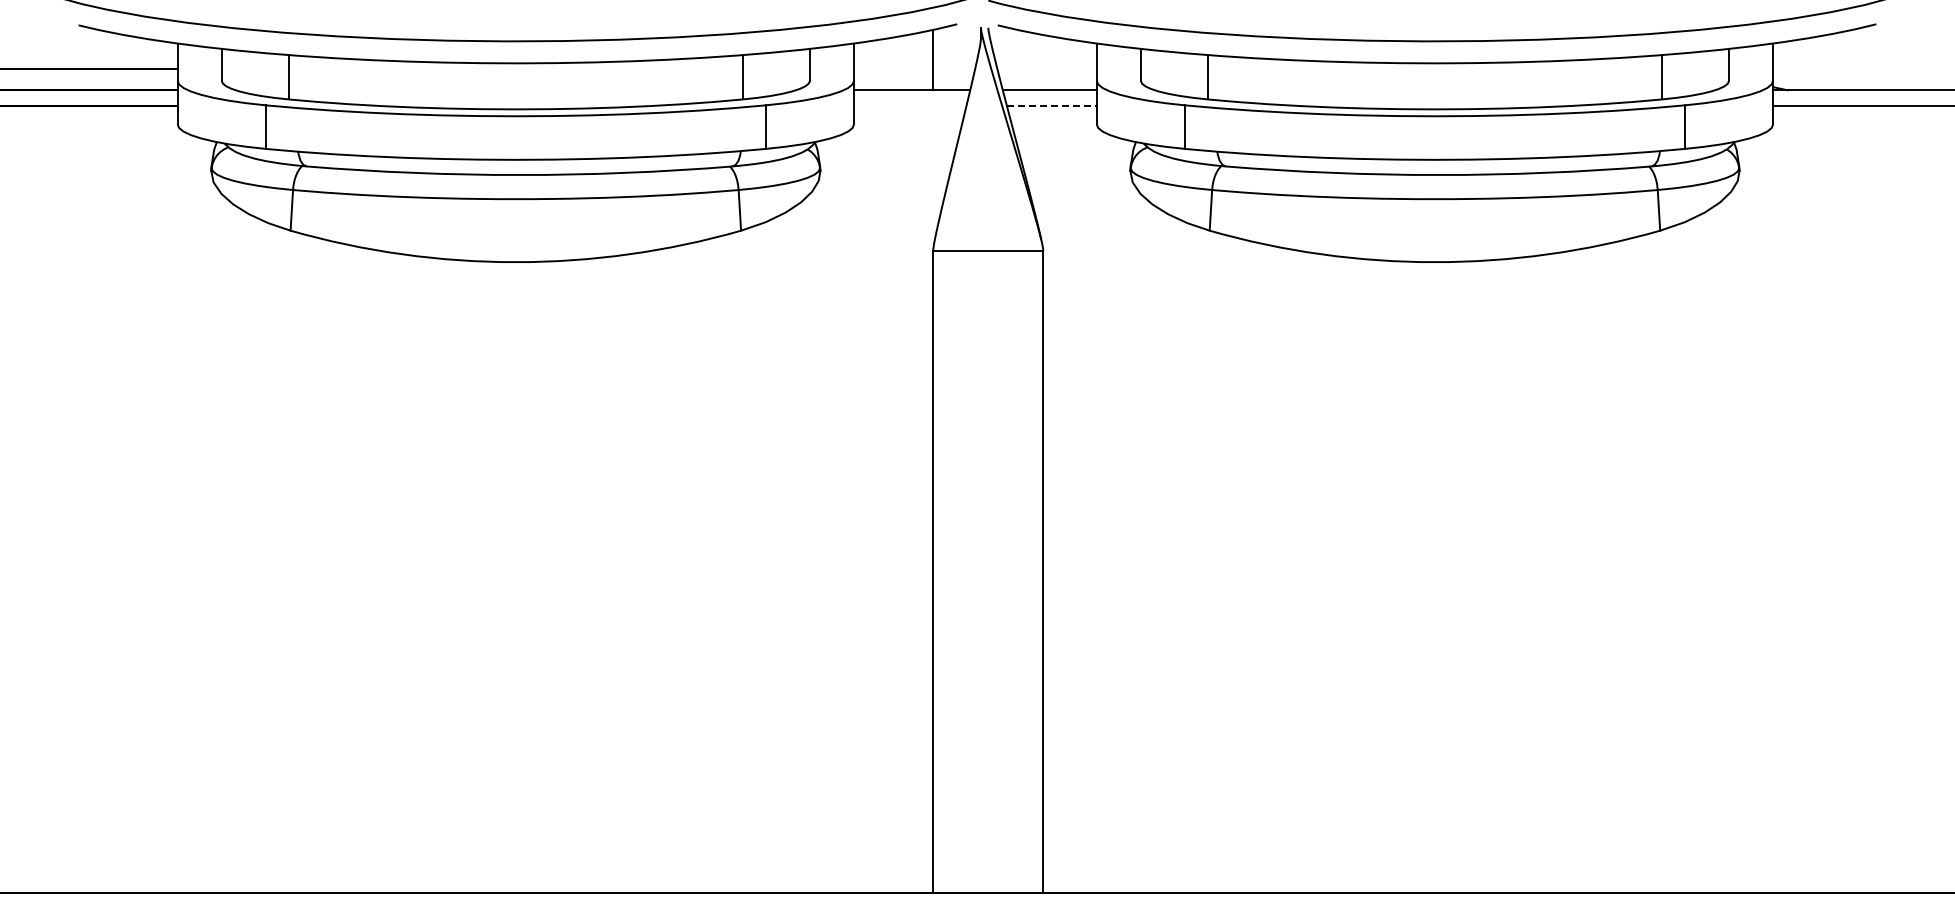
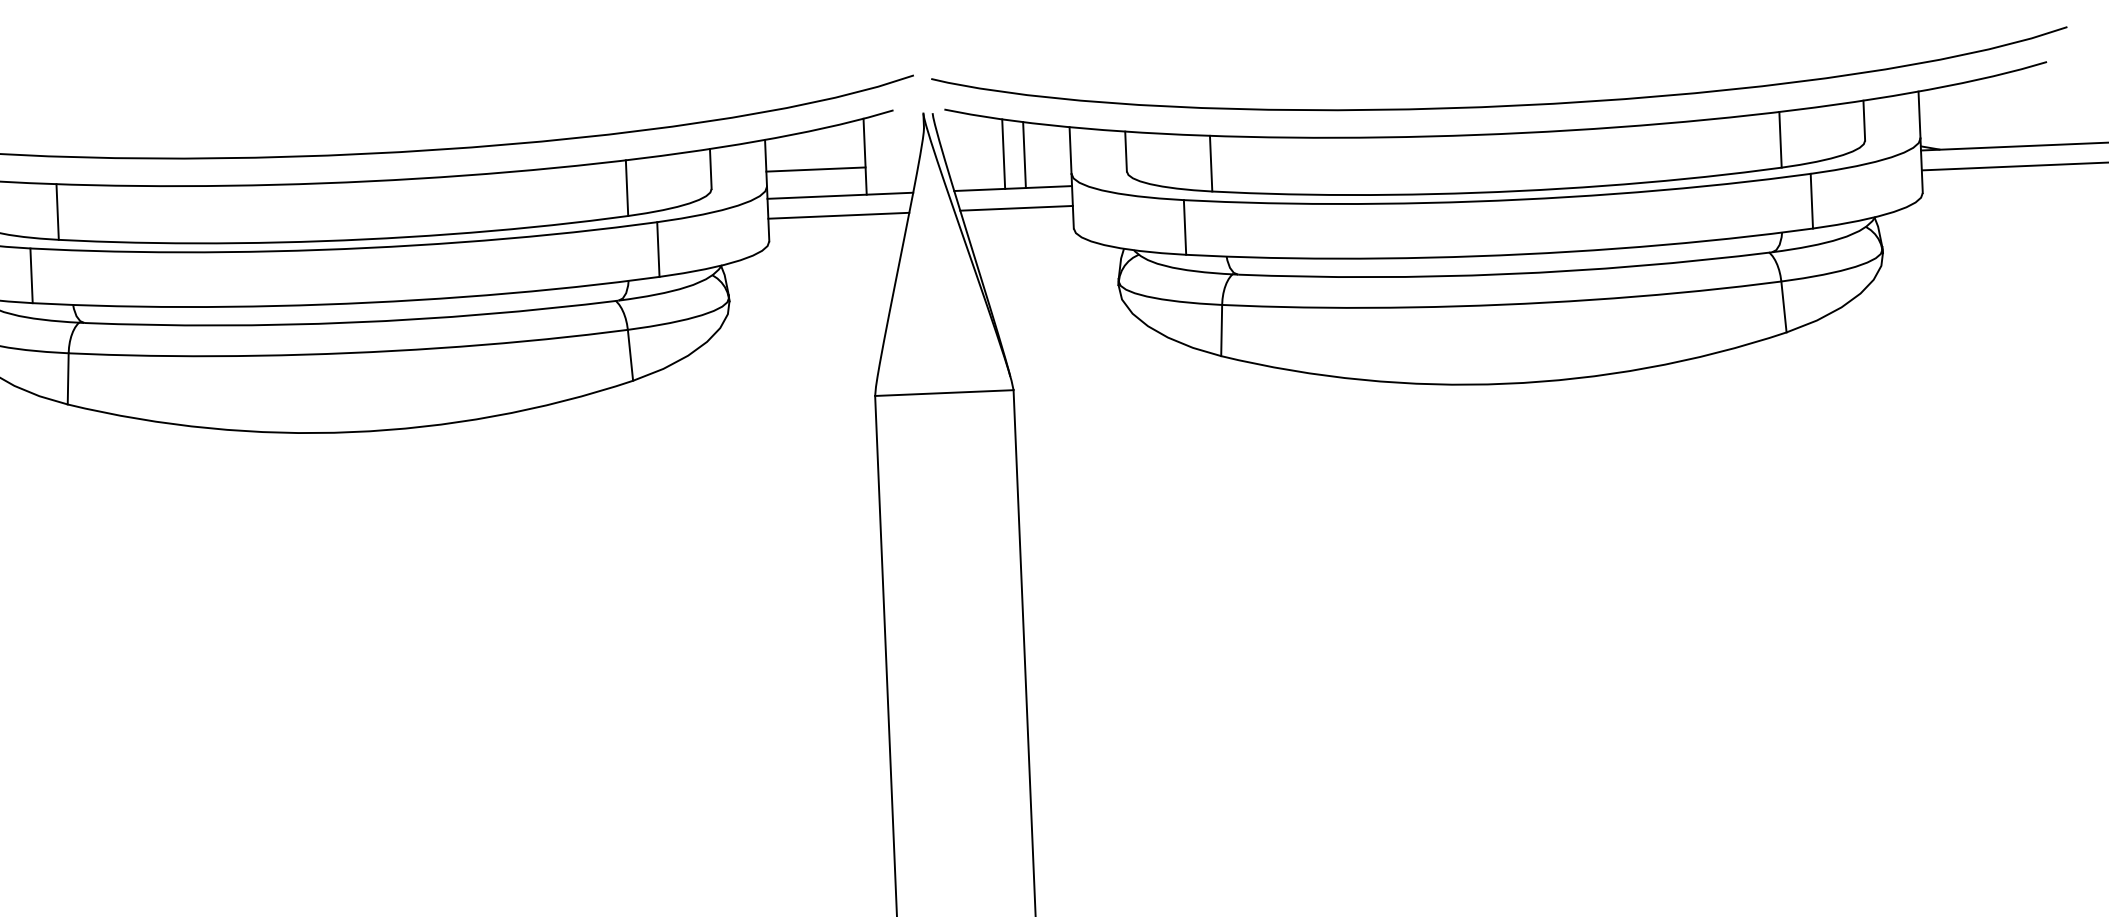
line: (1043, 62) -> (1003, 153), added
line: (1059, 64) -> (1023, 155), added
line: (893, 68) -> (815, 169), added
line: (910, 106) -> (839, 215), added
line: (1051, 106) -> (1016, 208), dashed -> solid

